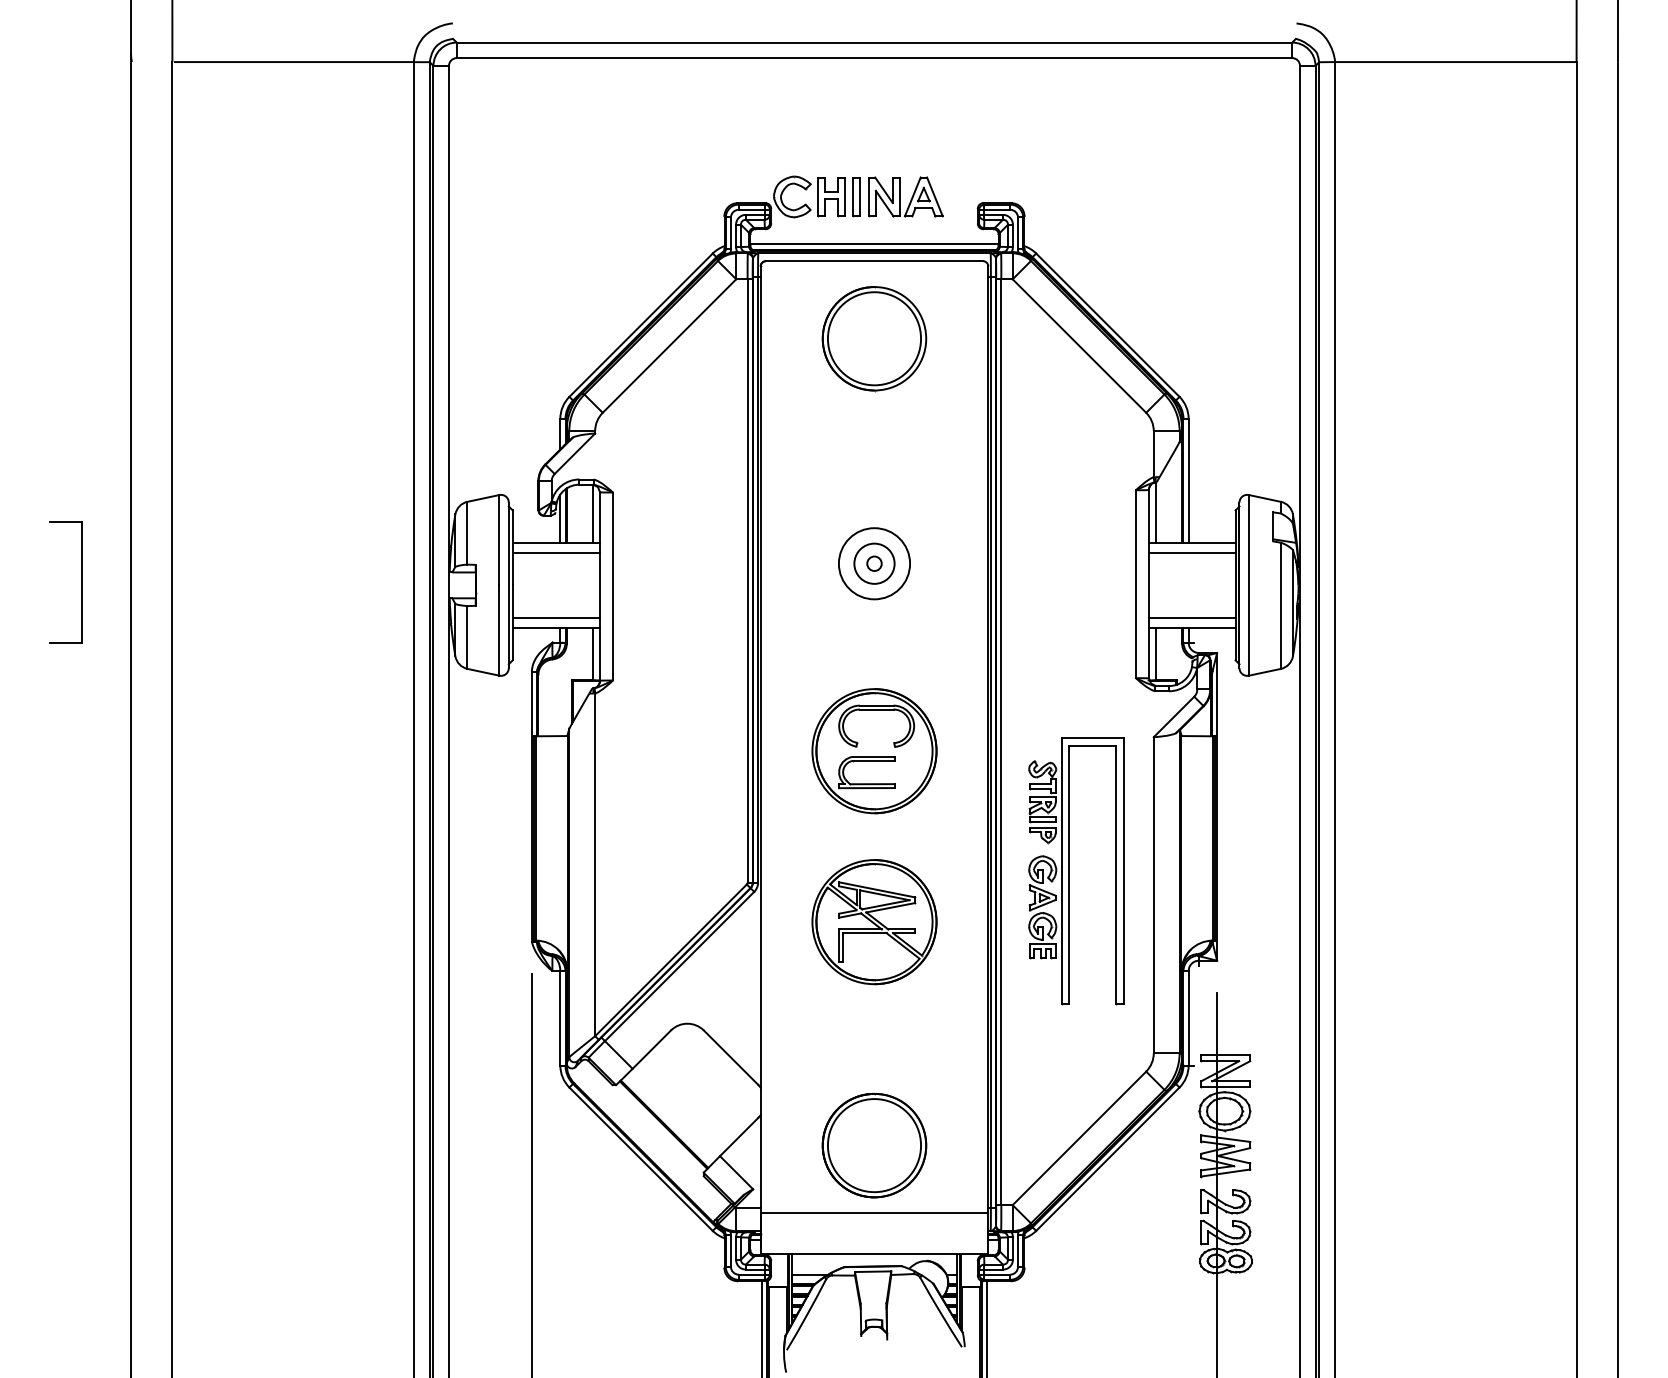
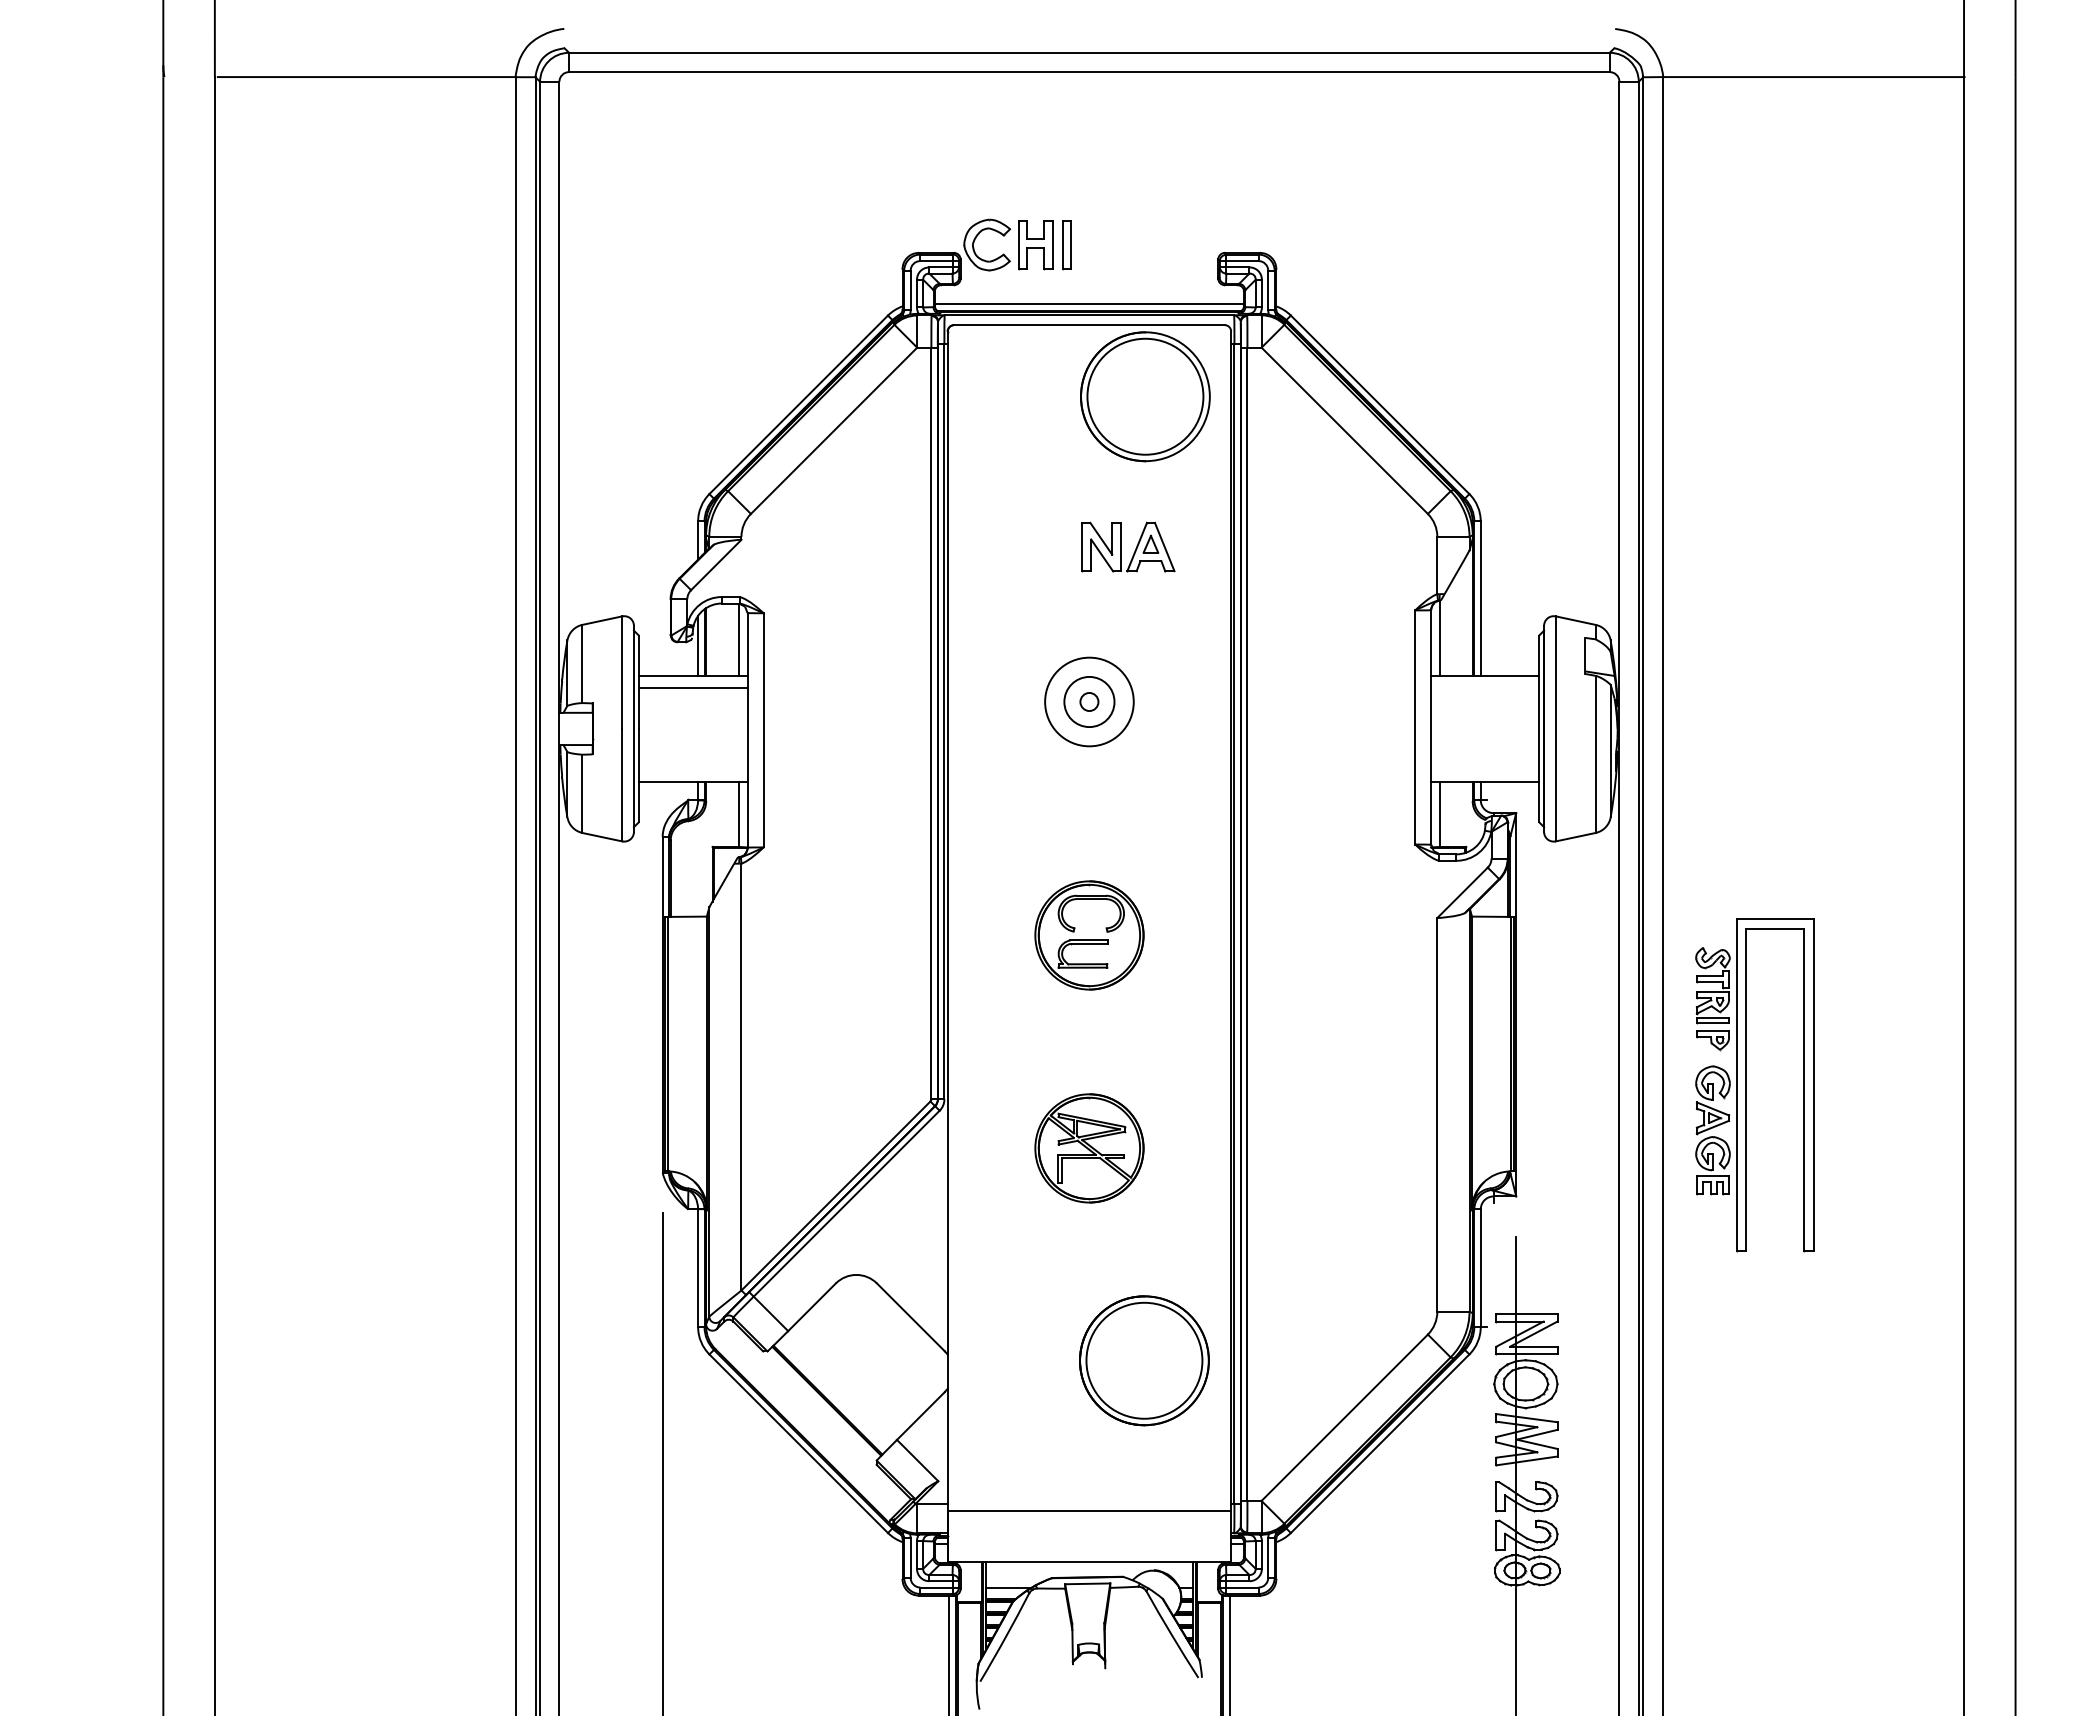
part: (900, 196) -> (1121, 546), moved
part: (874, 338) -> (1145, 396), moved
line: (1192, 552) -> (1485, 688), removed
part: (82, 582) -> (102, 725), removed
line: (555, 617) -> (692, 769), removed
line: (1192, 617) -> (1485, 769), removed
part: (874, 751) -> (1089, 935), size x0.7
part: (1069, 871) -> (1746, 1085), moved
part: (874, 922) -> (1089, 1148), size x0.7
part: (874, 1145) -> (1144, 1360), moved

